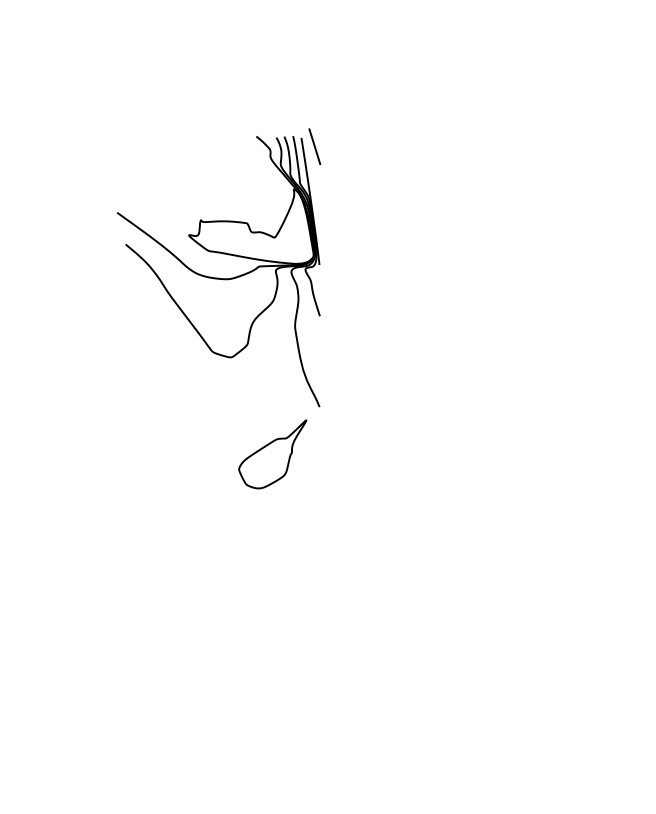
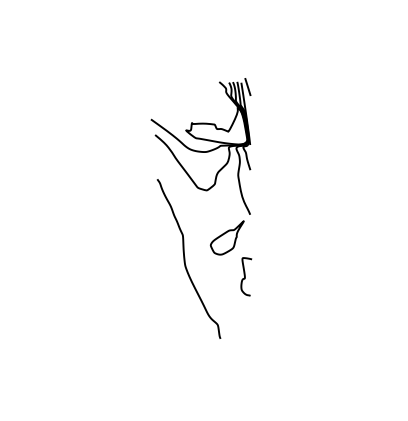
curve: (187, 496) -> (185, 258), added
curve: (309, 532) -> (245, 276), added

